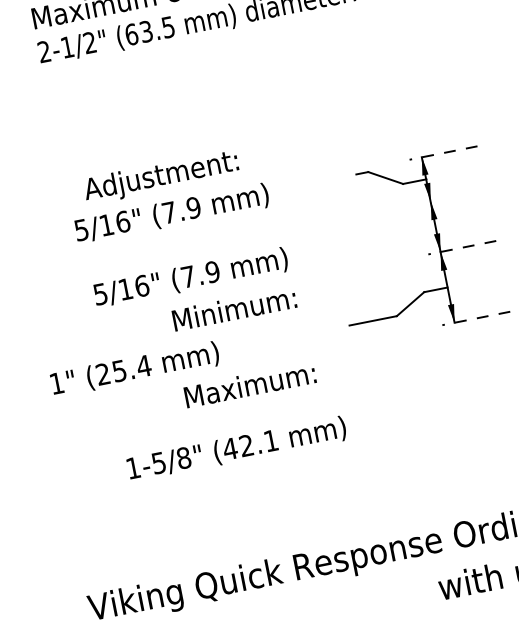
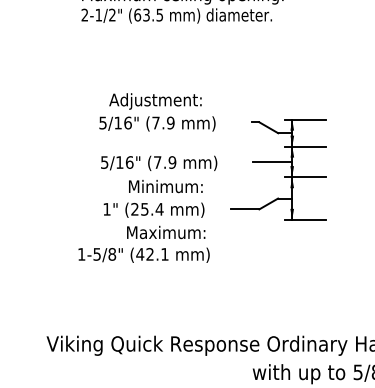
line: (443, 152) -> (305, 119), dashed -> solid
text: (168, 194) -> (157, 112), moved
line: (450, 197) -> (304, 146), added
line: (403, 234) -> (272, 162), added
line: (462, 248) -> (305, 177), dashed -> solid
text: (191, 276) -> (159, 162), moved
line: (476, 317) -> (305, 219), dashed -> solid
text: (133, 368) -> (153, 209), moved
text: (235, 448) -> (143, 254), moved

